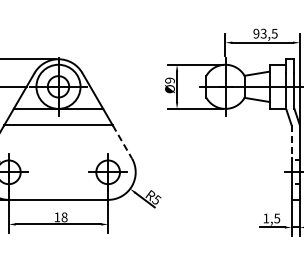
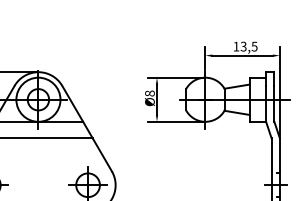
text: (256, 33) -> (236, 46), 93,5 -> 13,5
text: (169, 80) -> (149, 93), Ø9 -> Ø8
line: (291, 141) -> (271, 154), dashed -> solid
line: (122, 142) -> (102, 155), dashed -> solid

